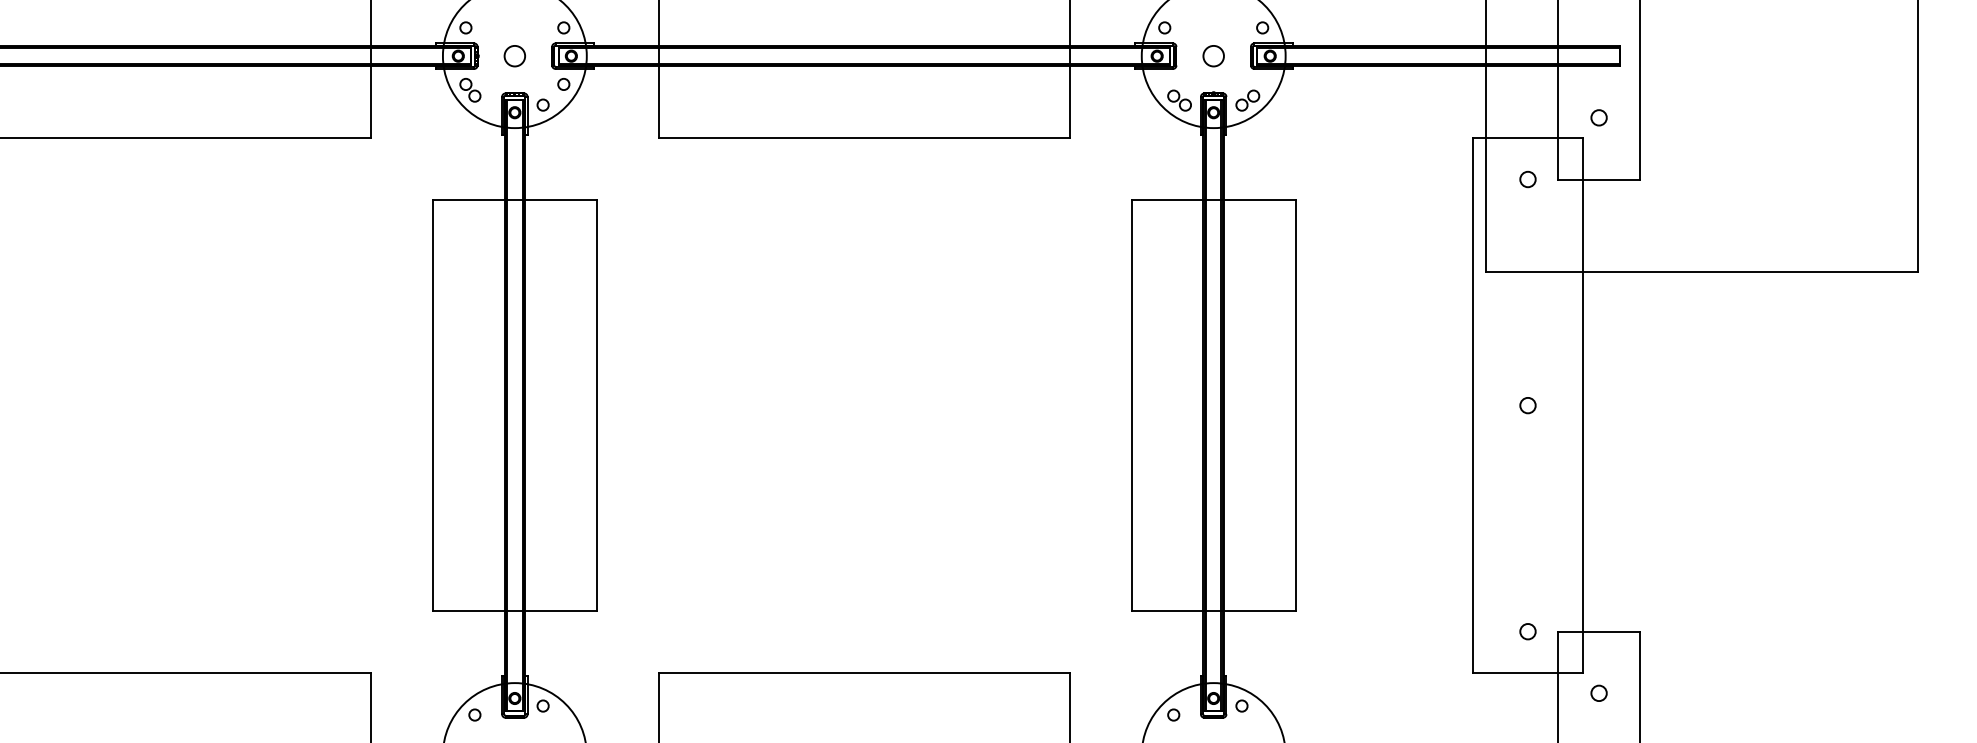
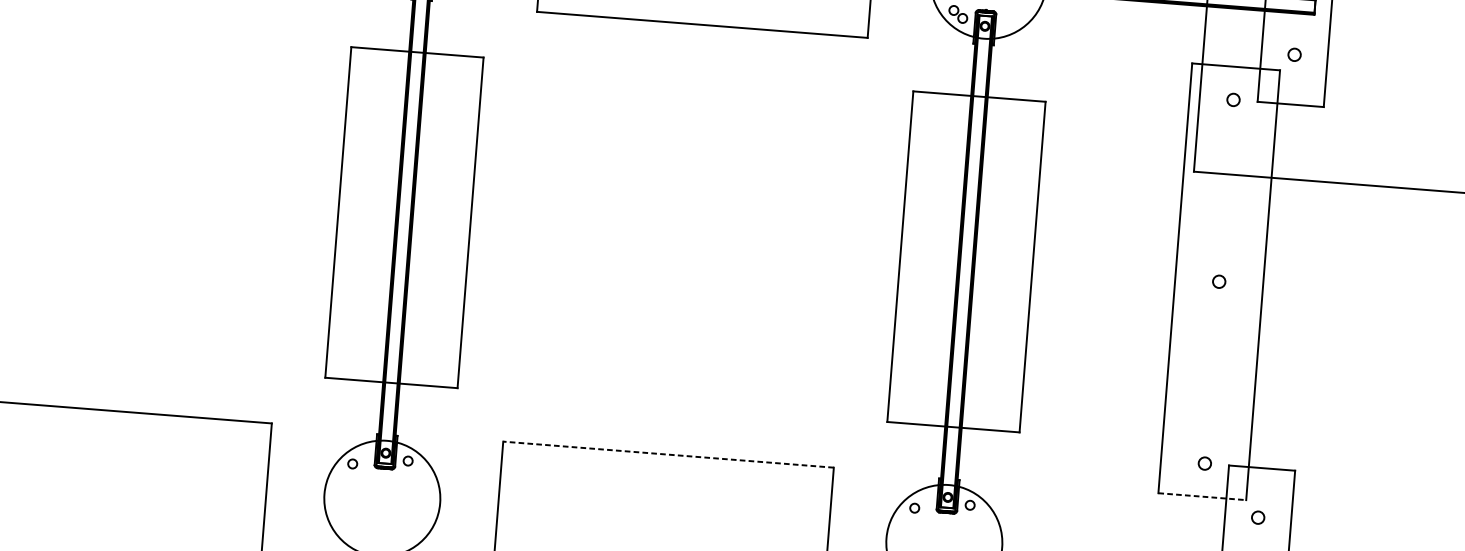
part: (1247, 100) -> (1012, 18), removed
line: (864, 672) -> (668, 454), solid -> dashed
line: (1528, 672) -> (1202, 496), solid -> dashed

